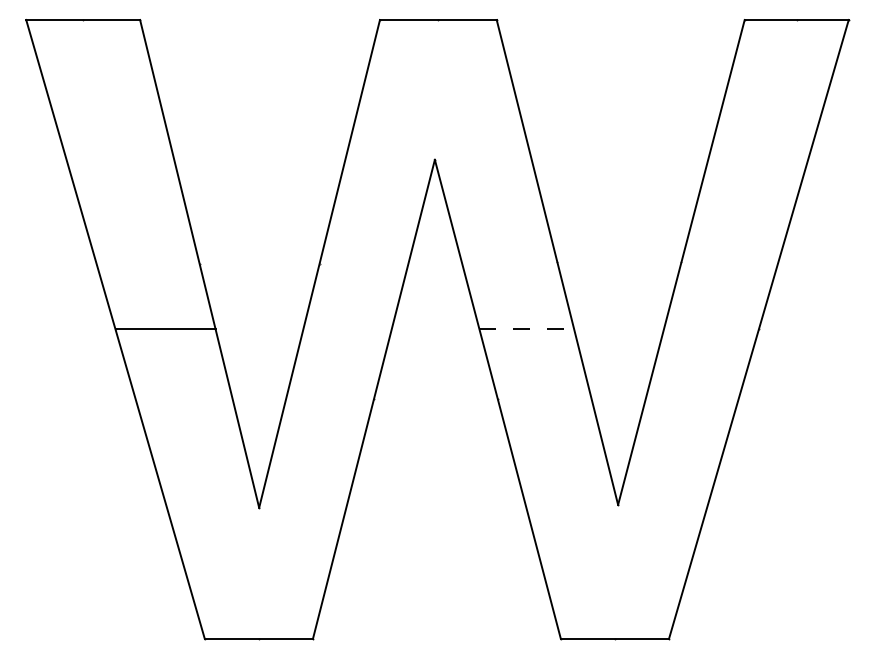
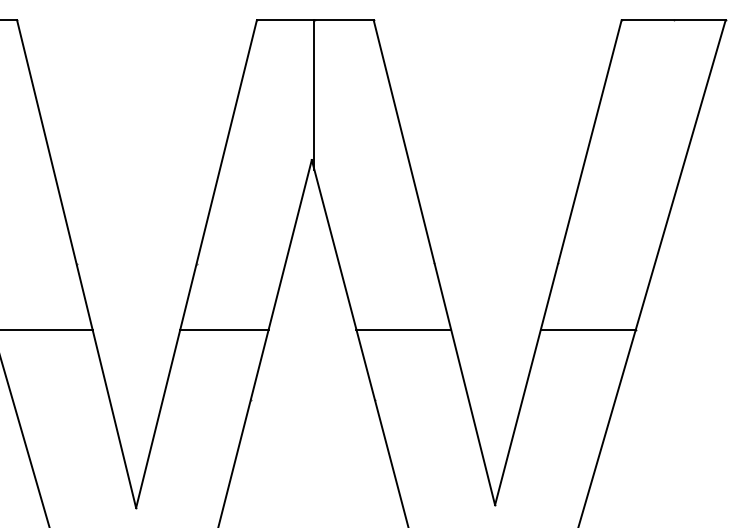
line: (437, 94) -> (314, 94), added
line: (347, 329) -> (224, 329), added
line: (527, 329) -> (404, 329), dashed -> solid
line: (710, 329) -> (587, 329), added

